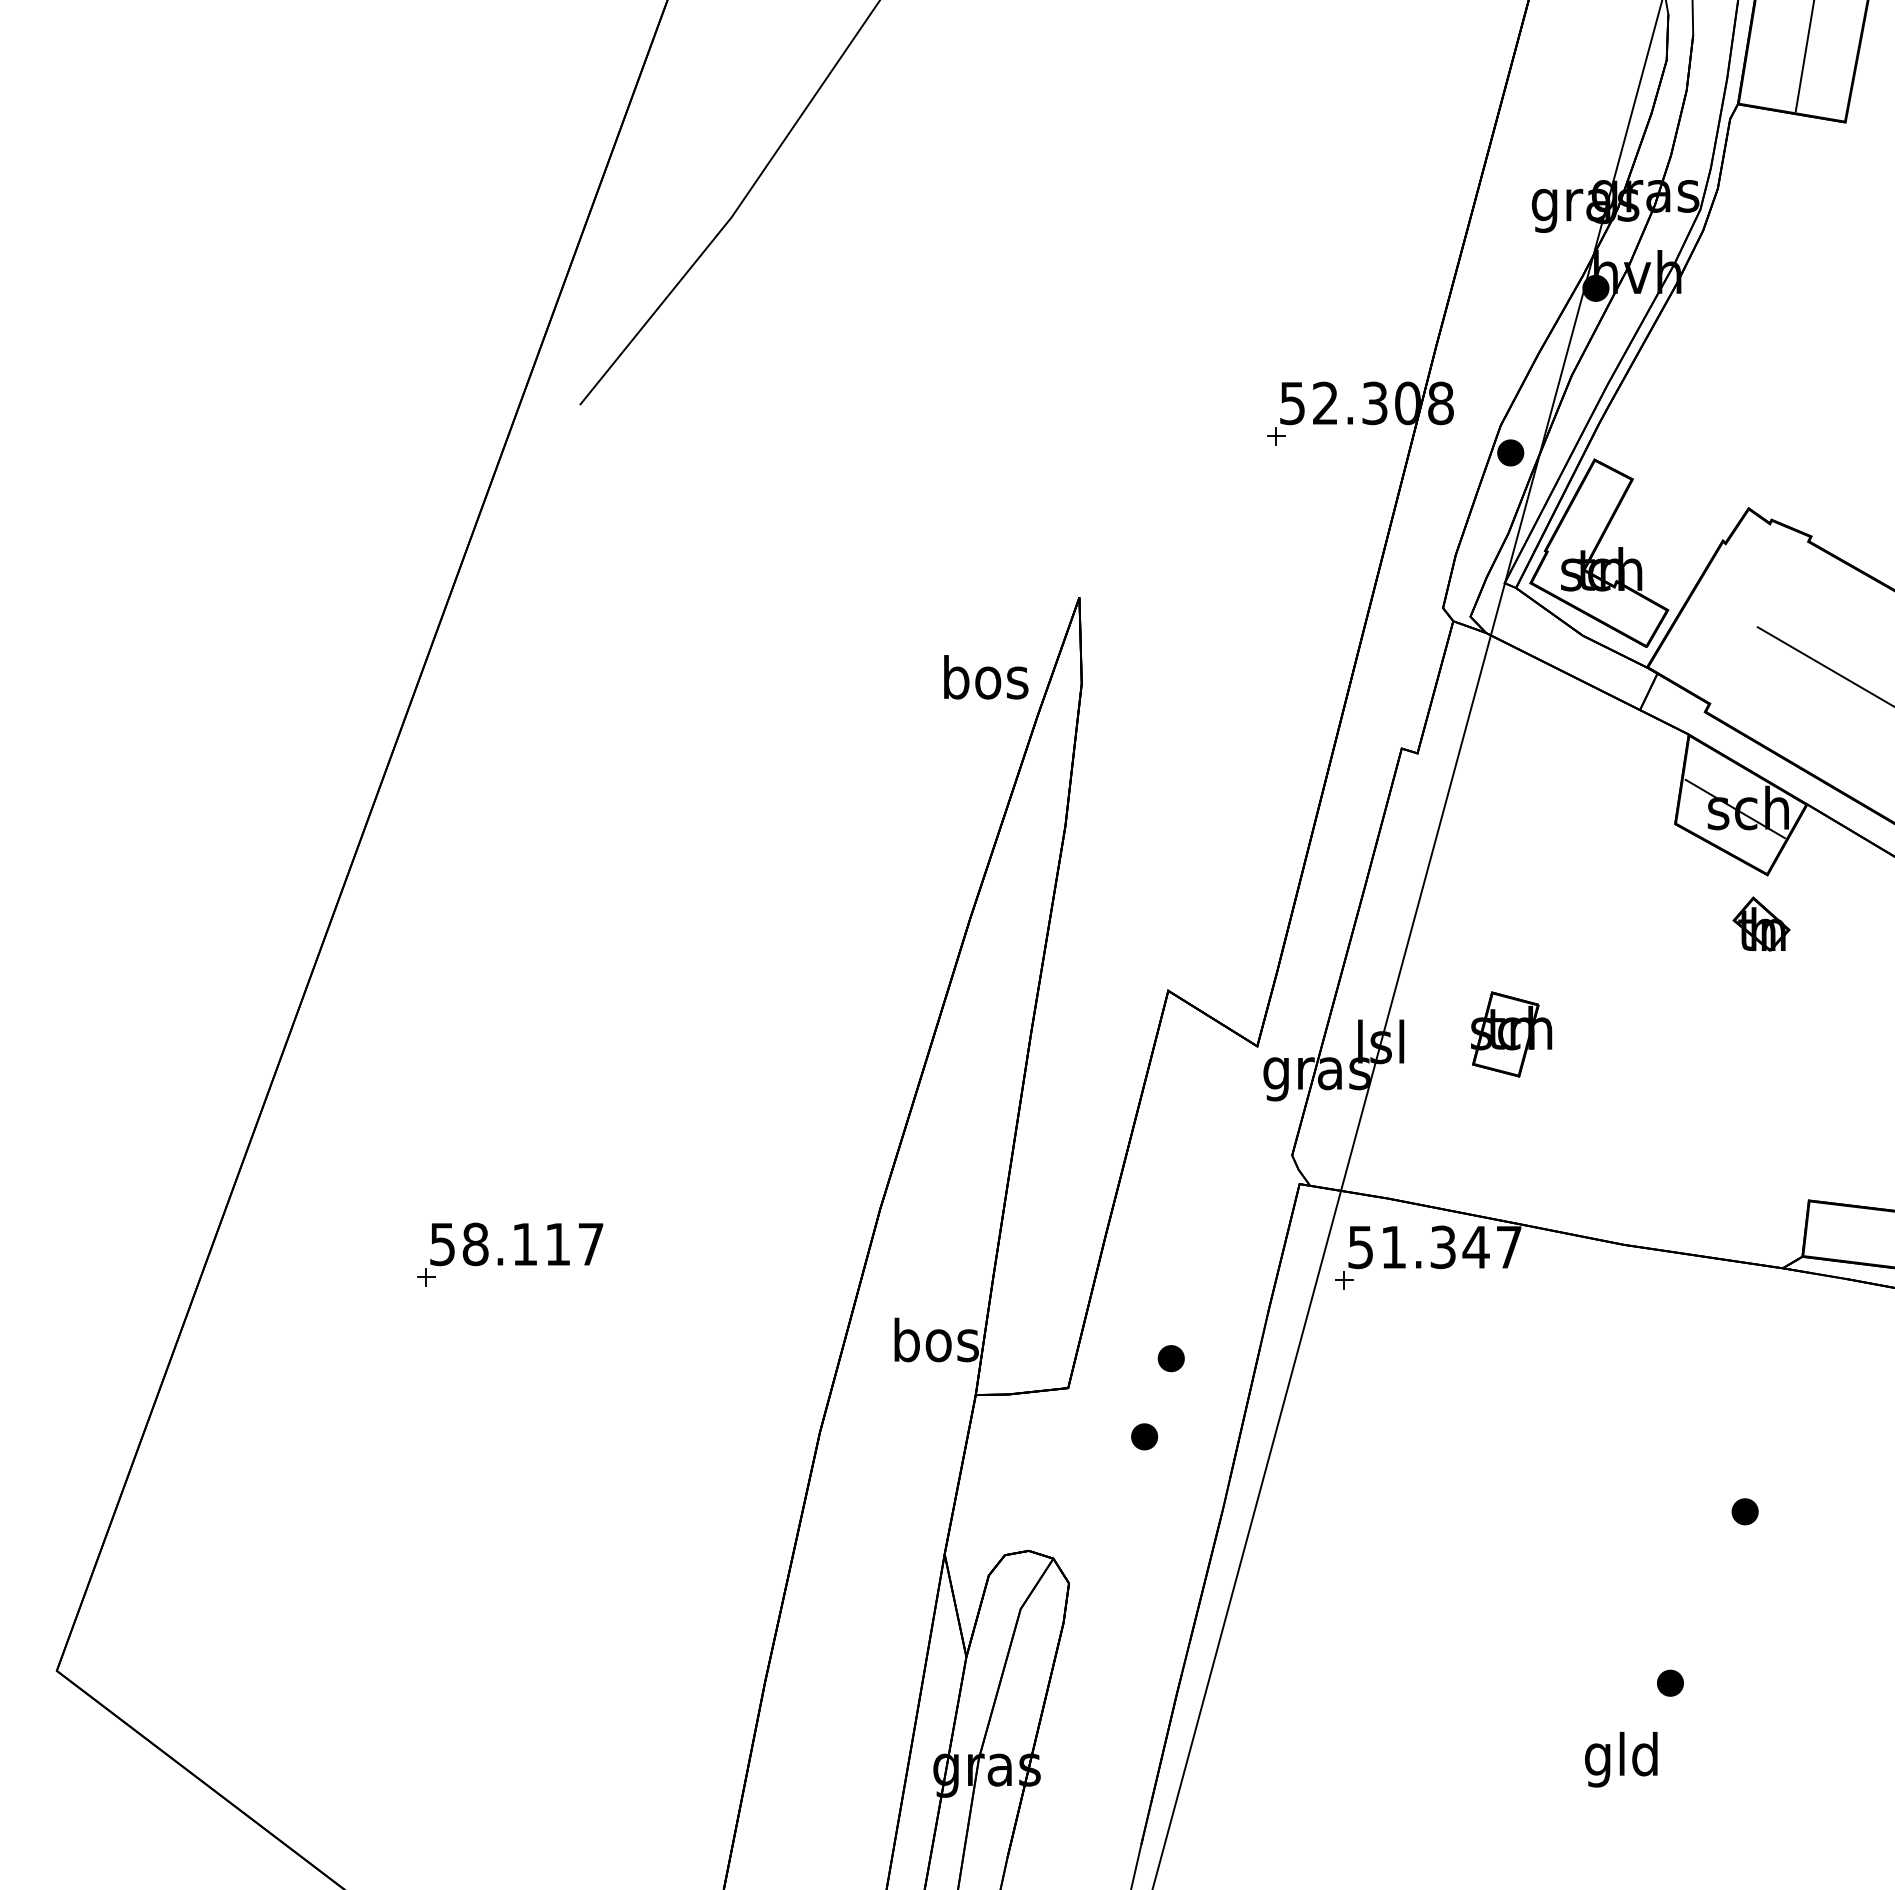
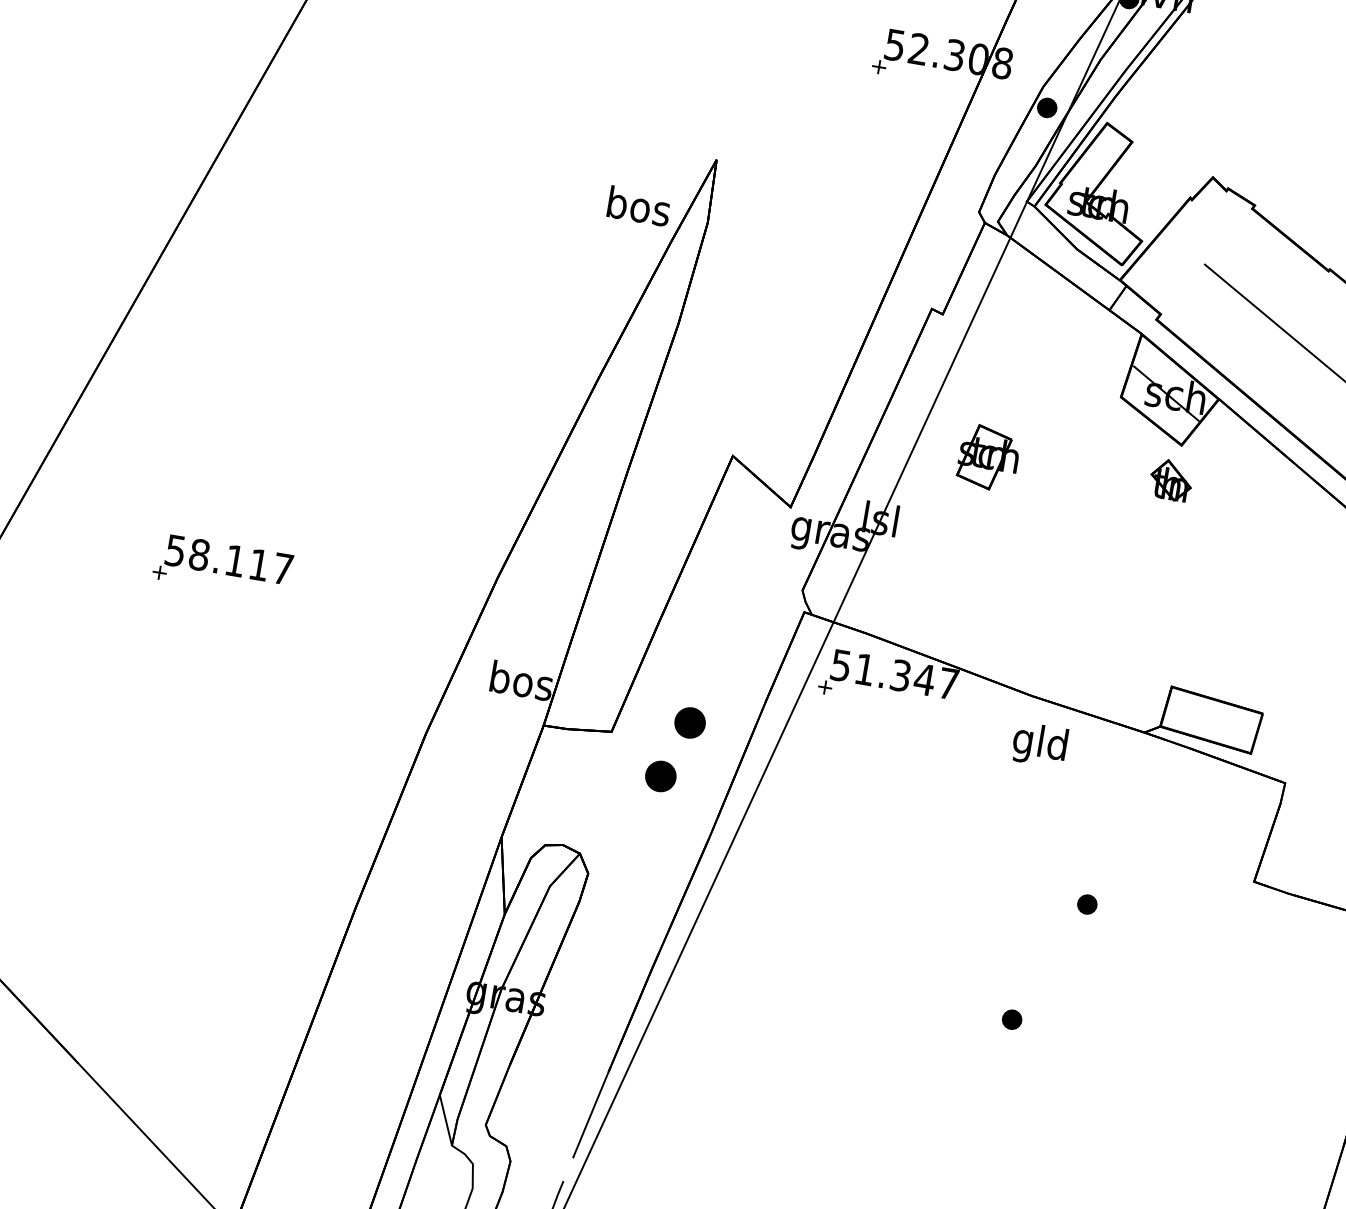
part: (1511, 1034) -> (988, 457), moved
part: (1170, 1358) -> (689, 722), size x1.6
part: (1144, 1436) -> (660, 776), size x1.6
text: (1621, 1759) -> (1039, 744), moved

